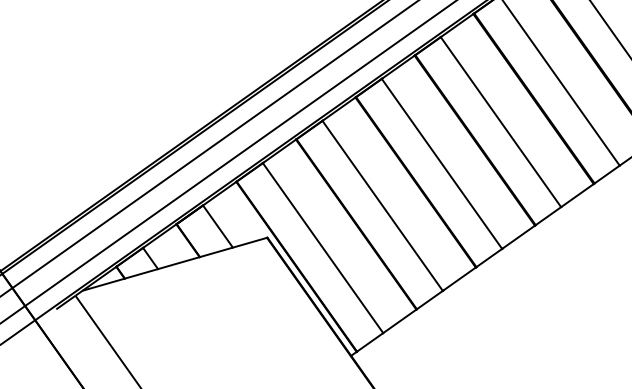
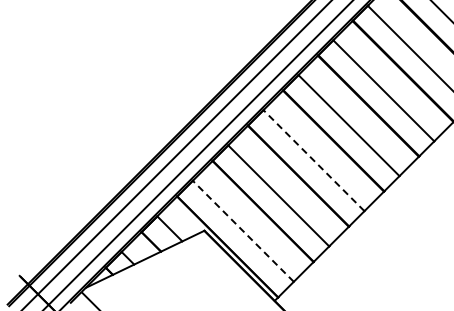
line: (441, 163) -> (313, 160), solid -> dashed
line: (322, 246) -> (242, 230), solid -> dashed

